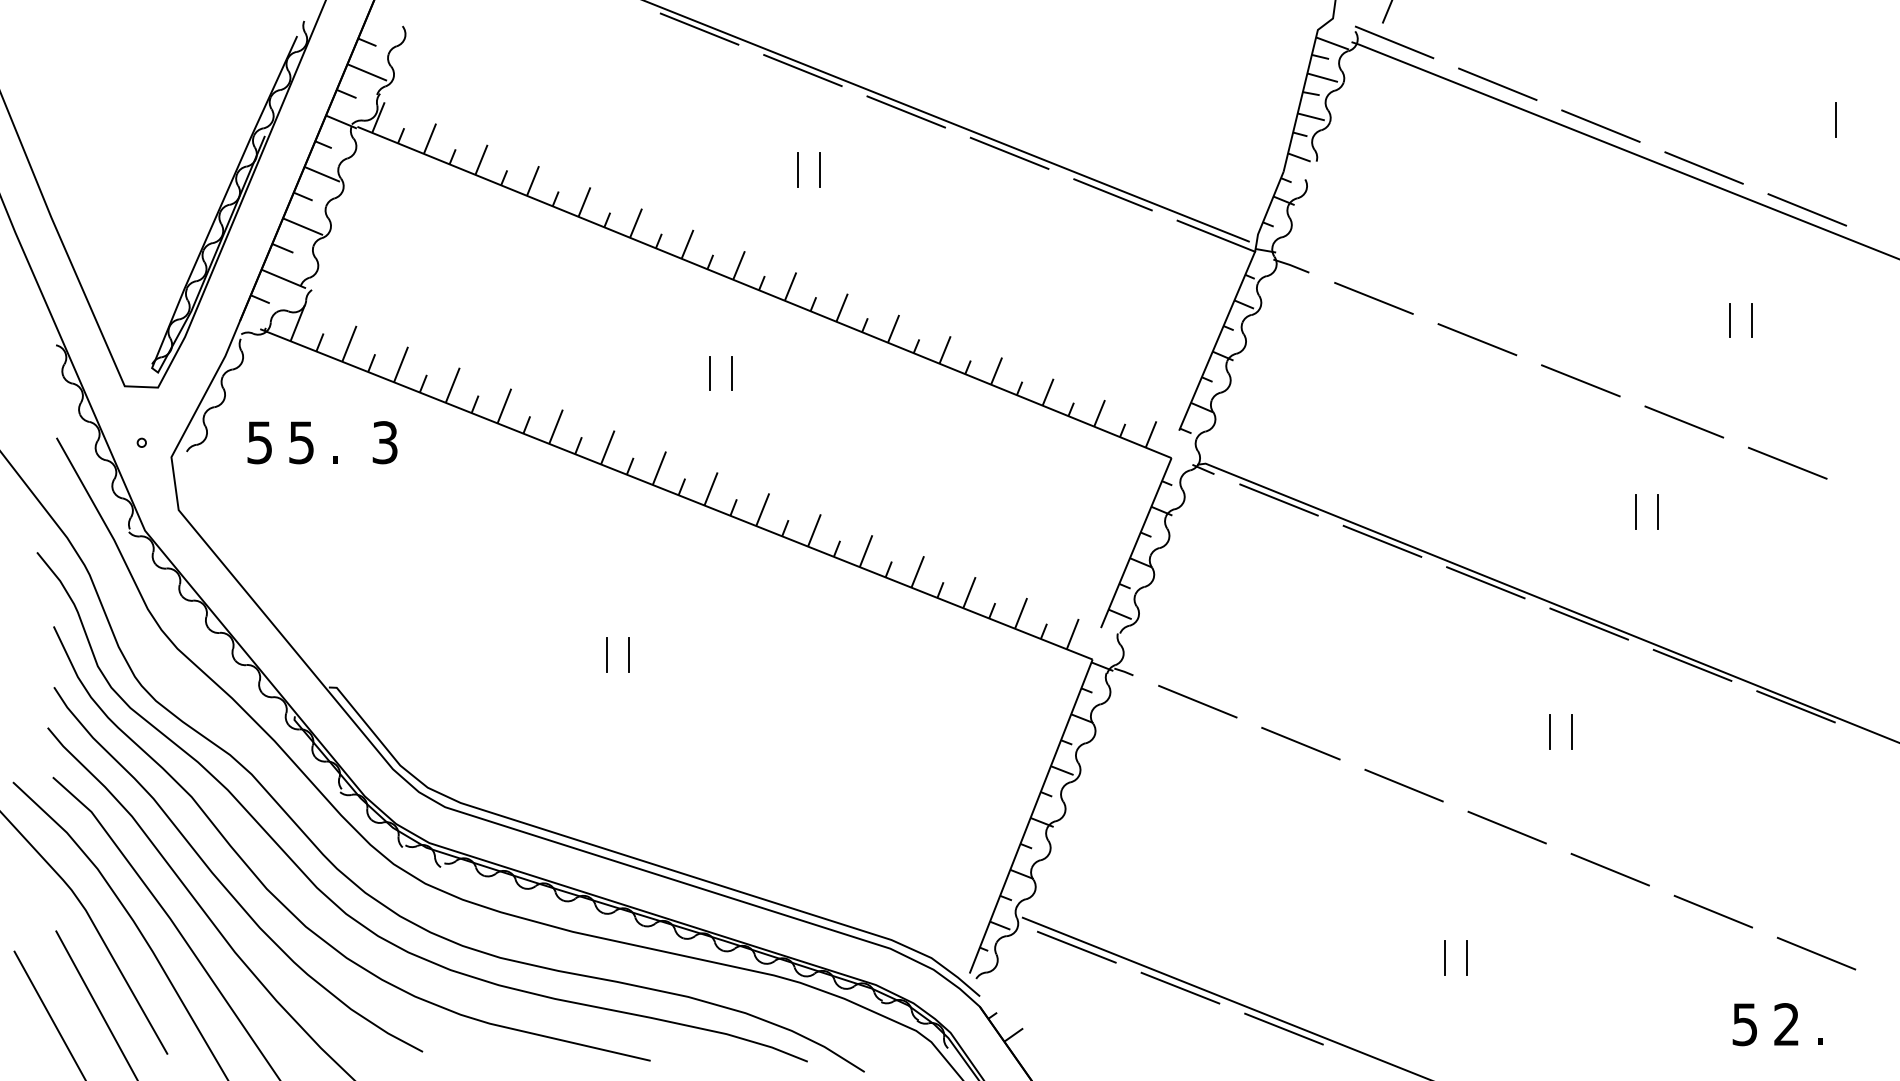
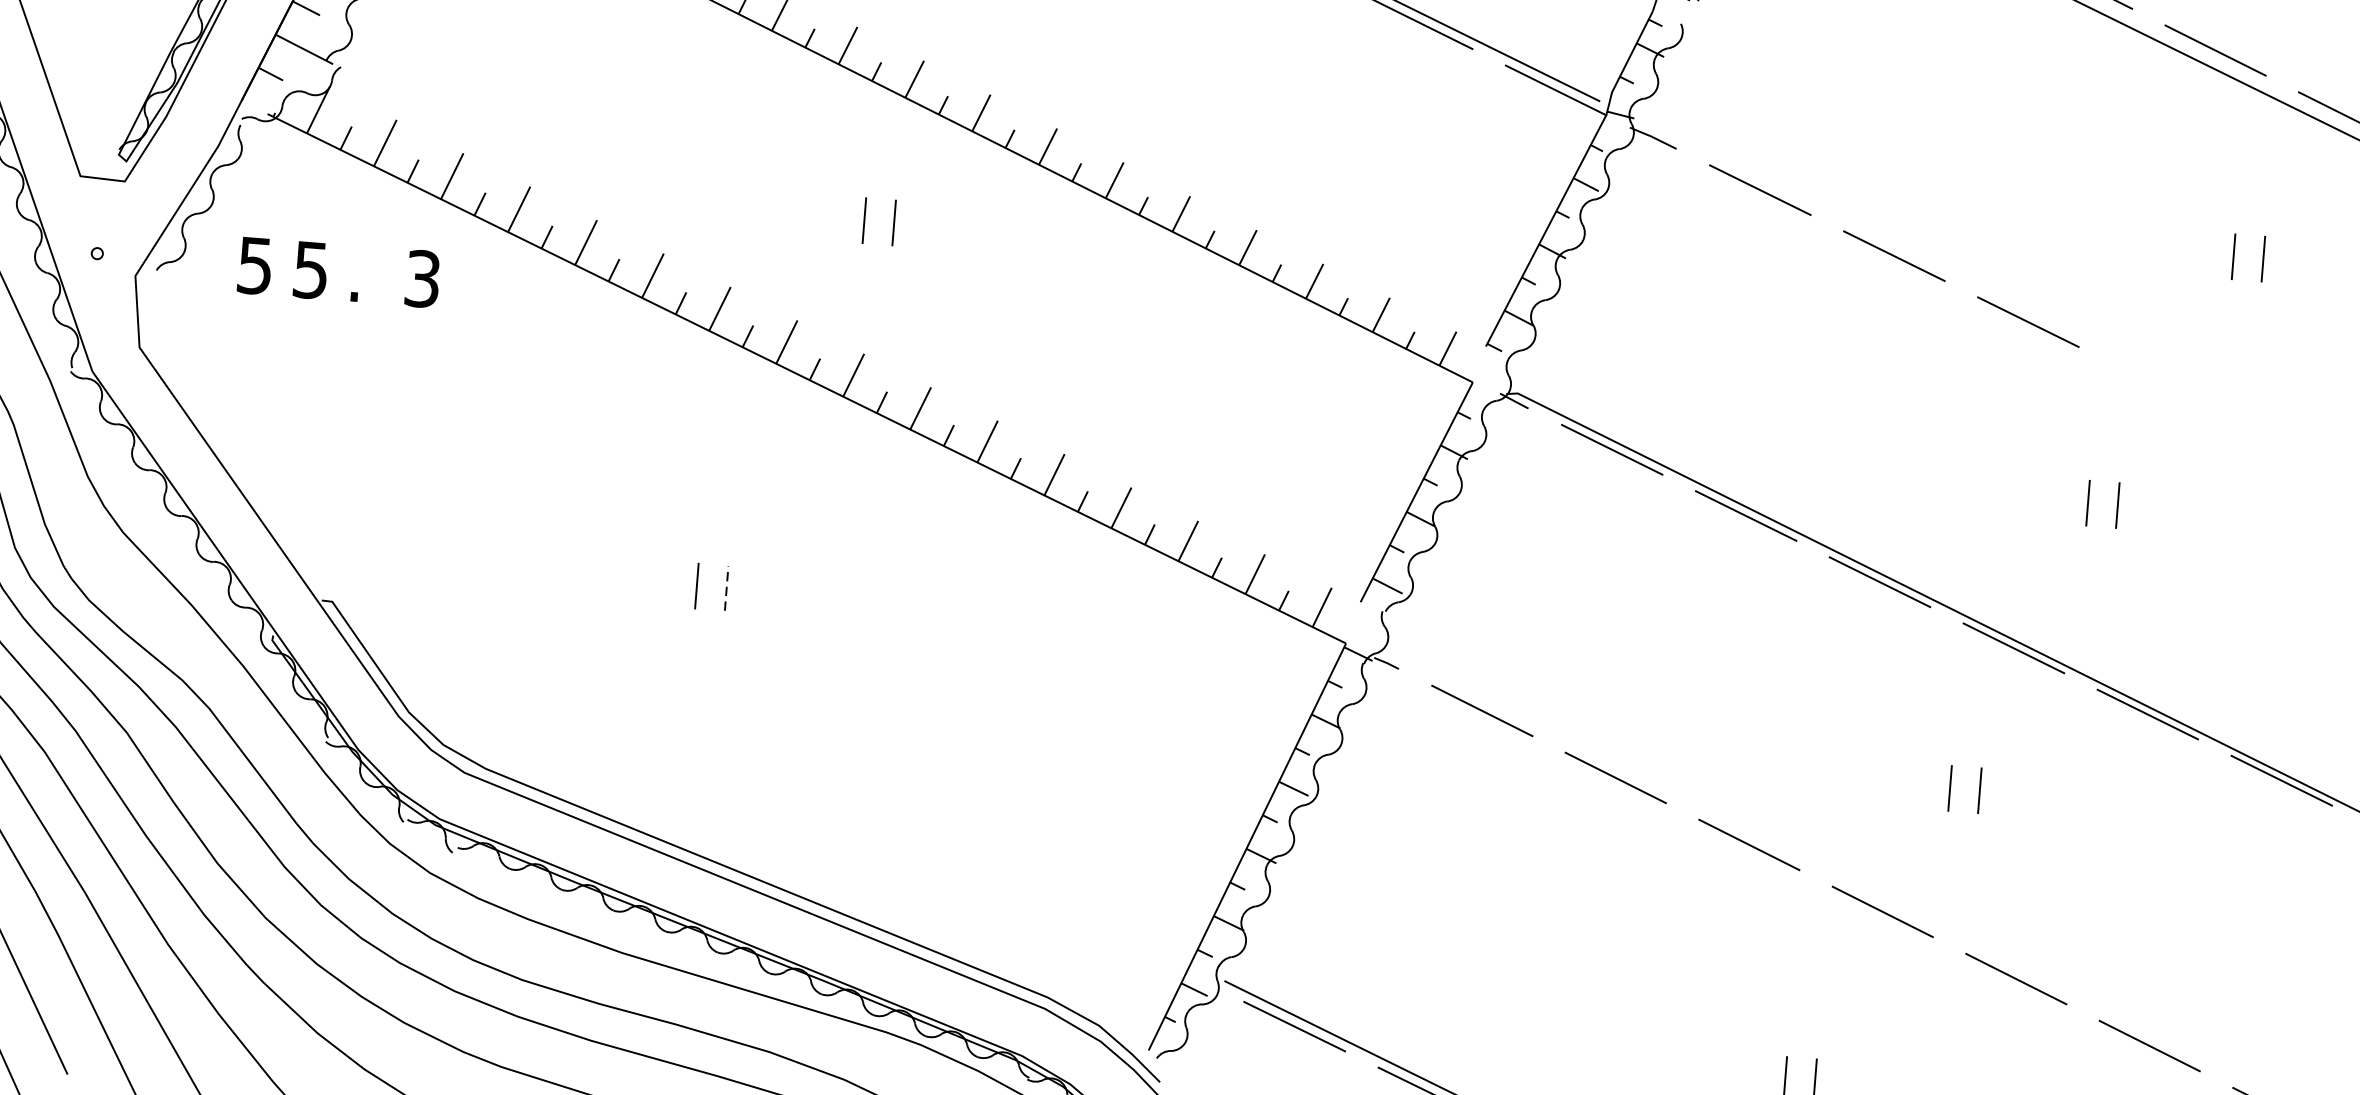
line: (1684, 421) -> (2162, 387), removed
line: (1787, 462) -> (2296, 453), removed
line: (629, 654) -> (727, 588), solid -> dashed

